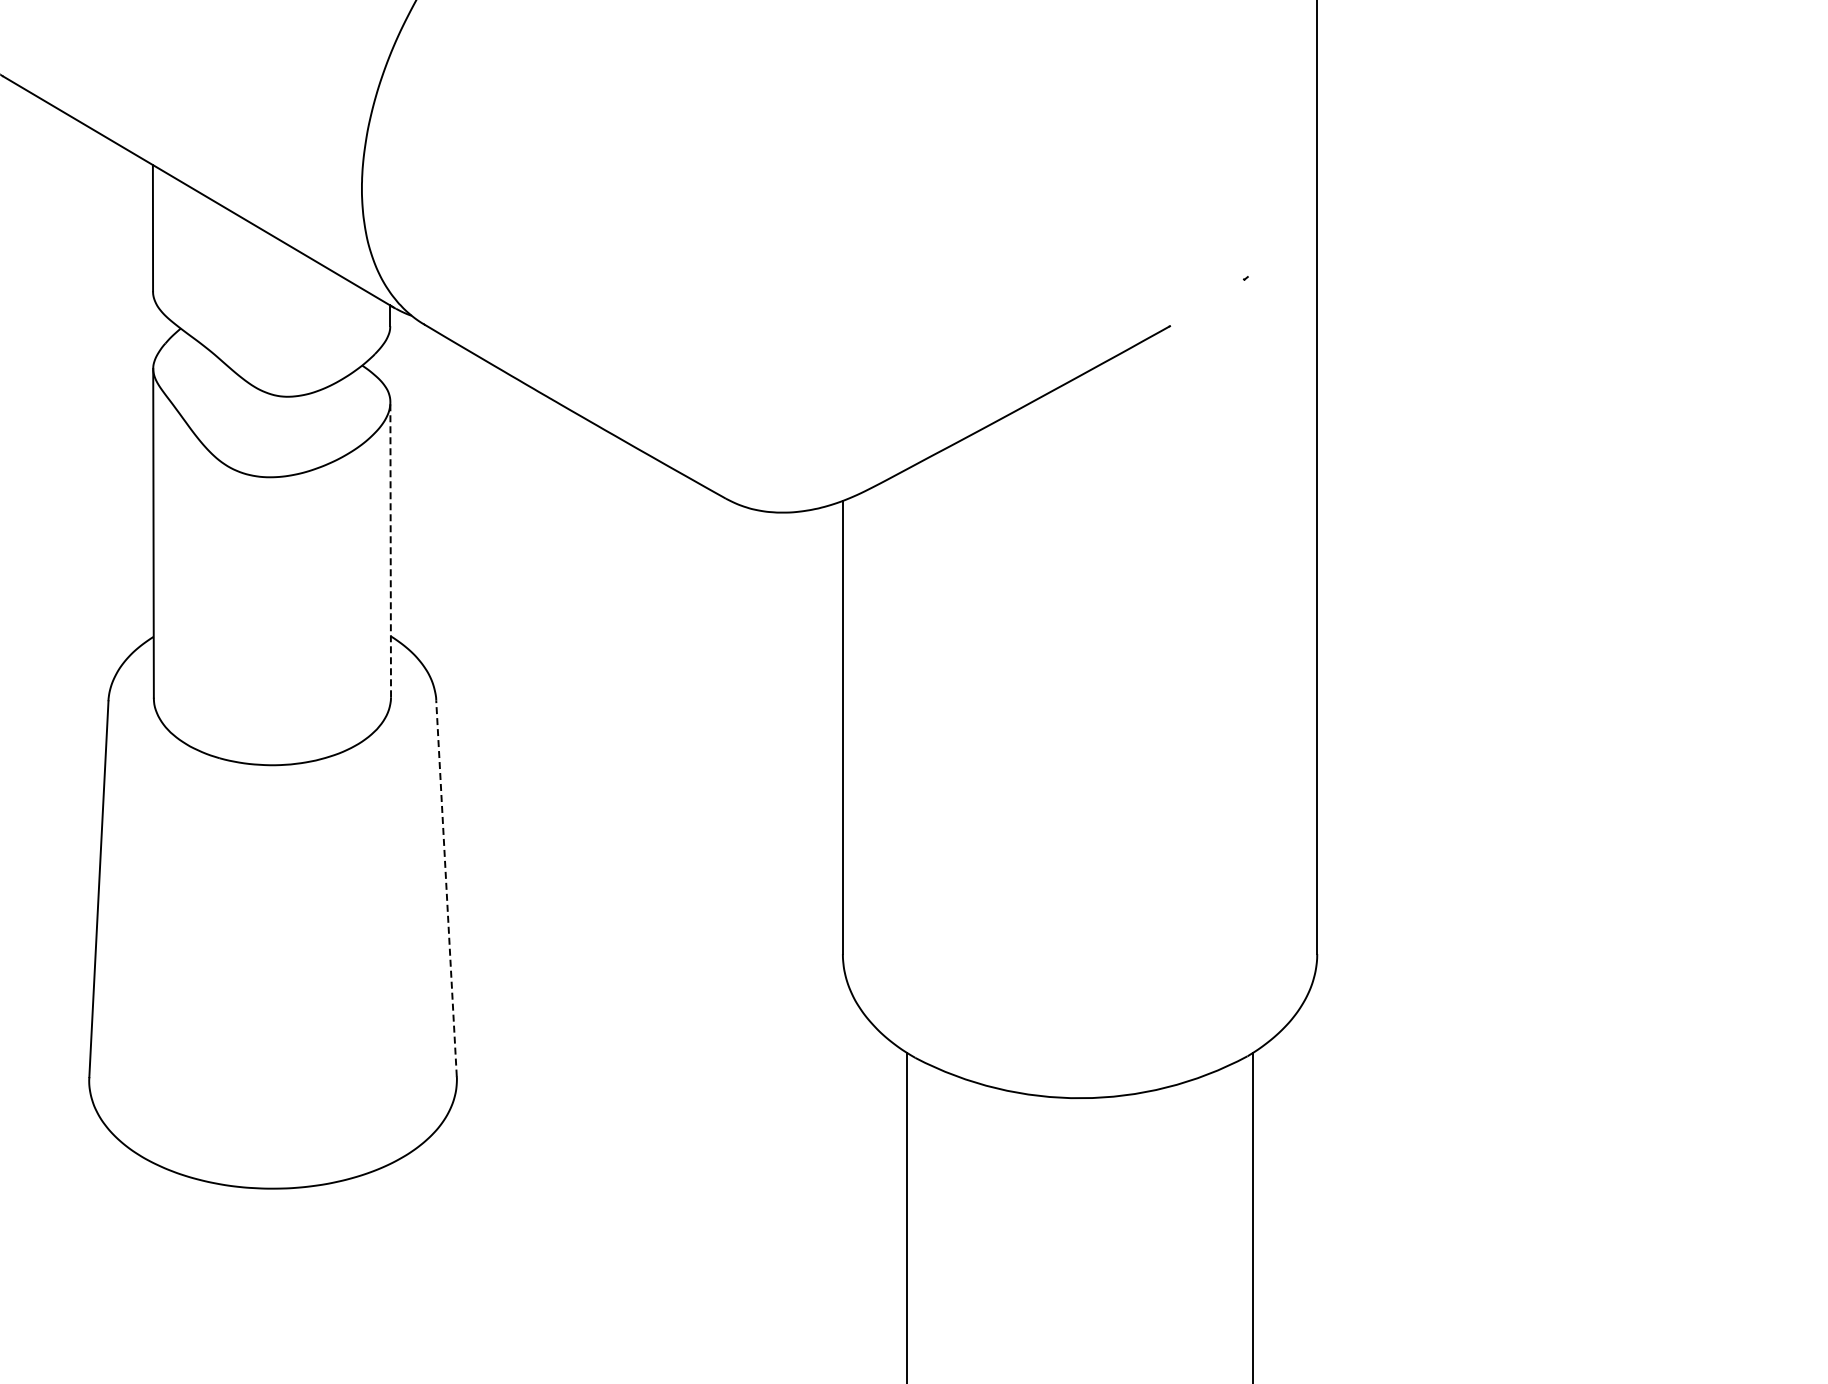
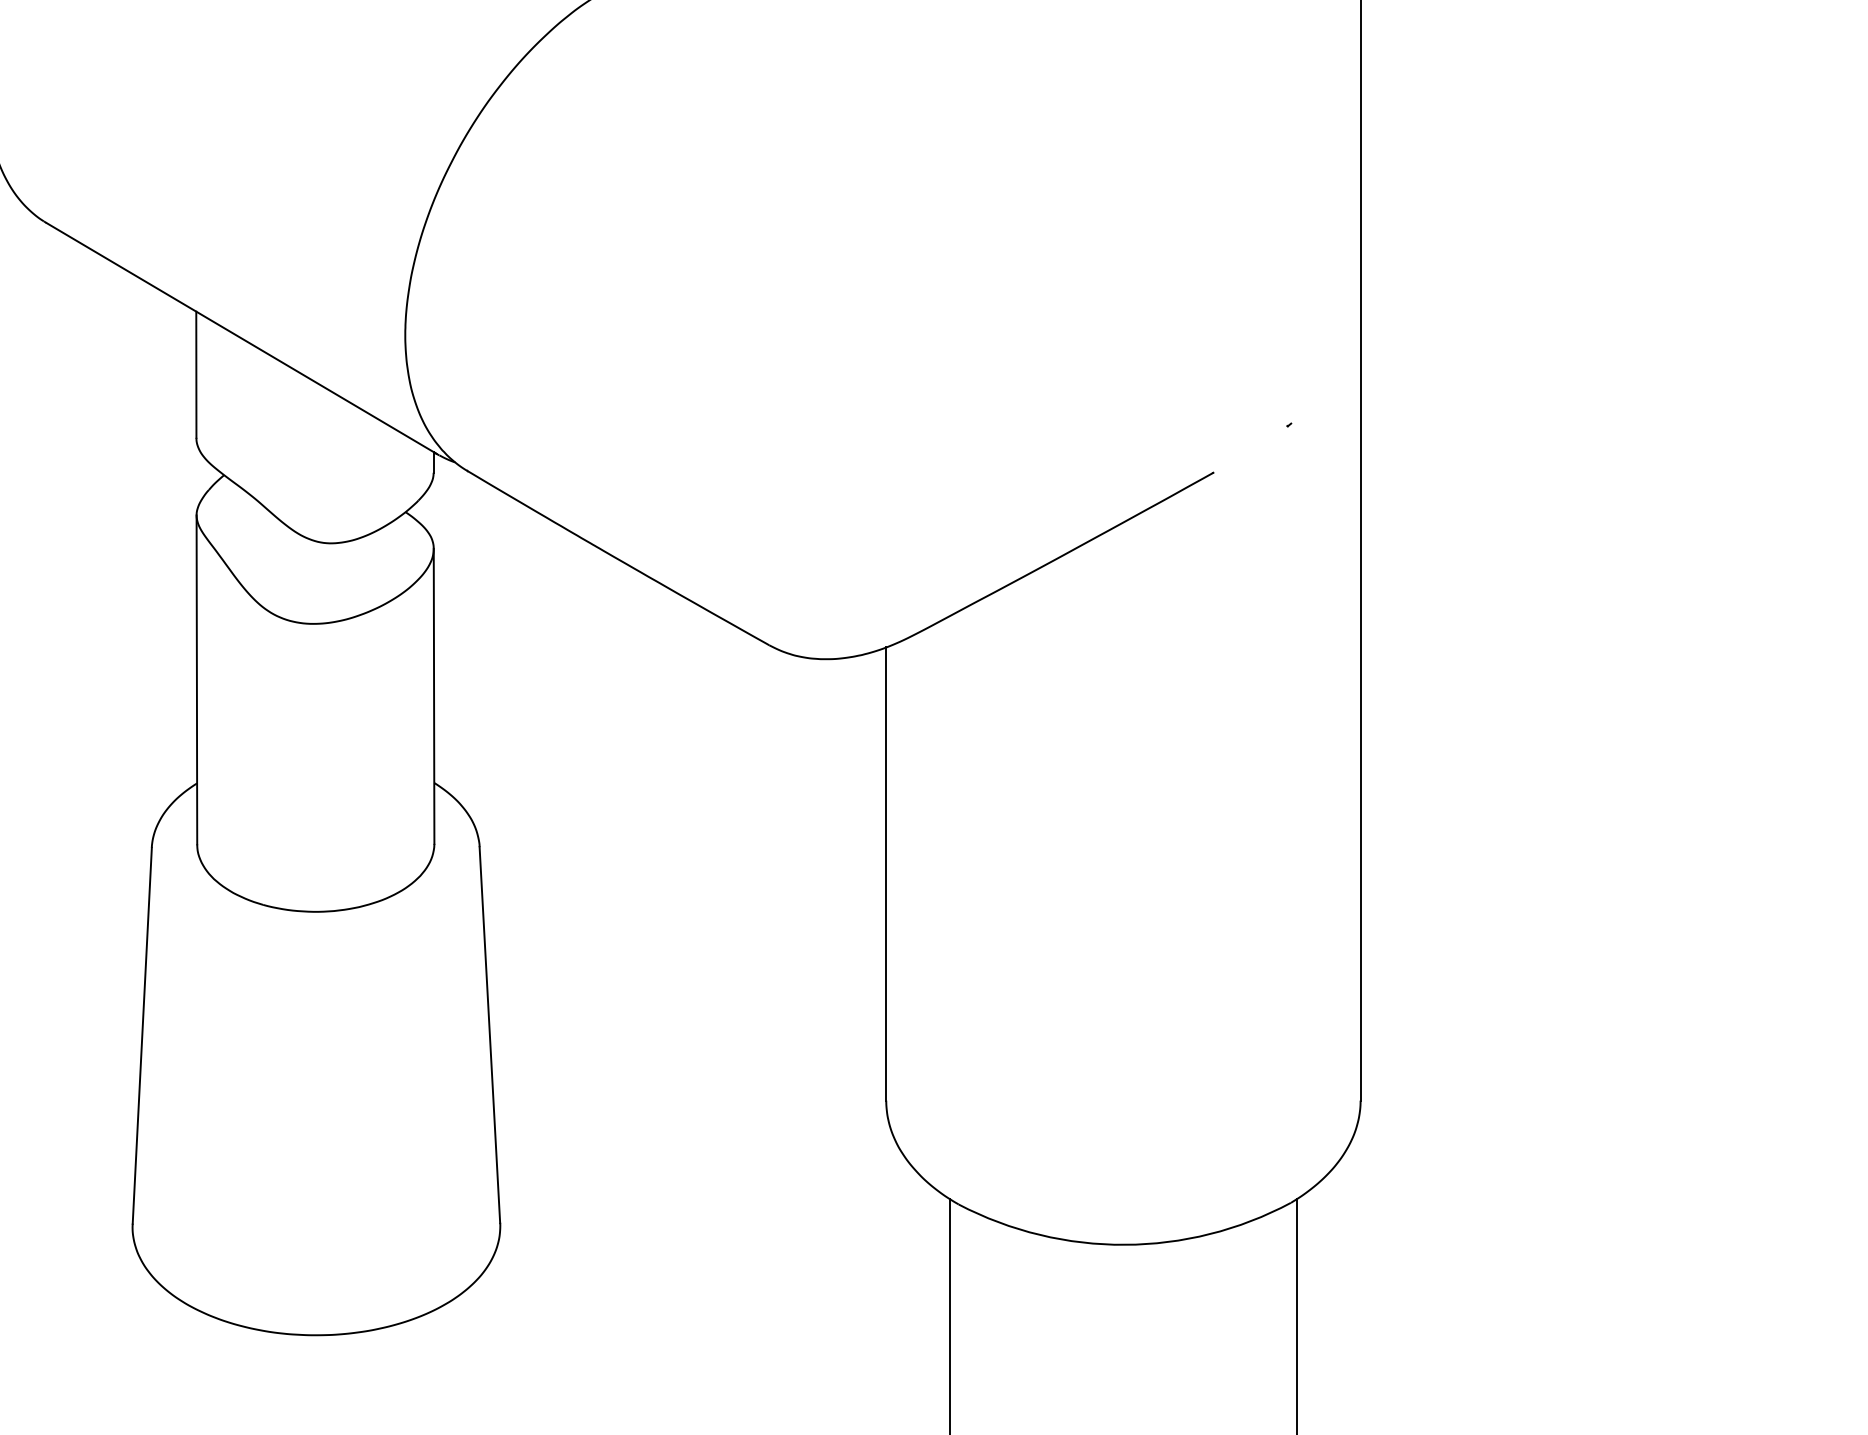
line: (391, 549) -> (434, 696), dashed -> solid
line: (446, 887) -> (489, 1034), dashed -> solid

